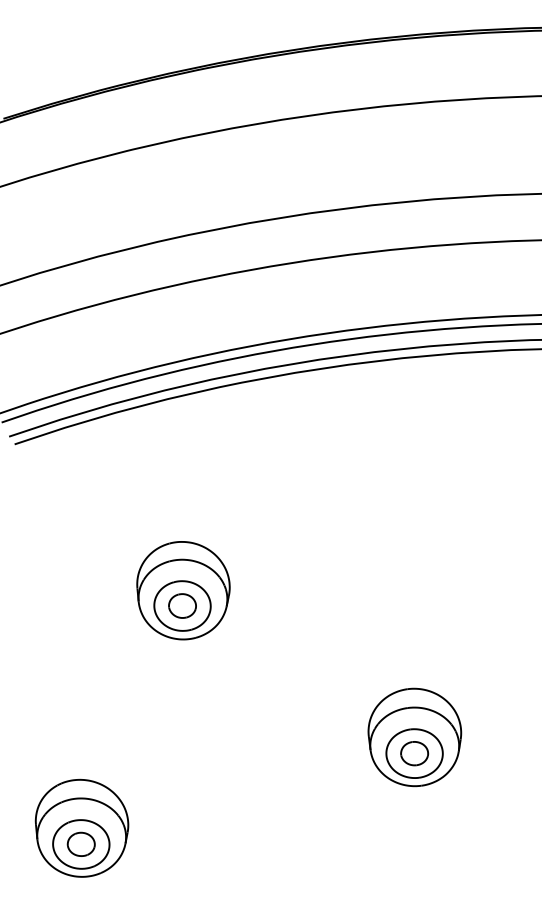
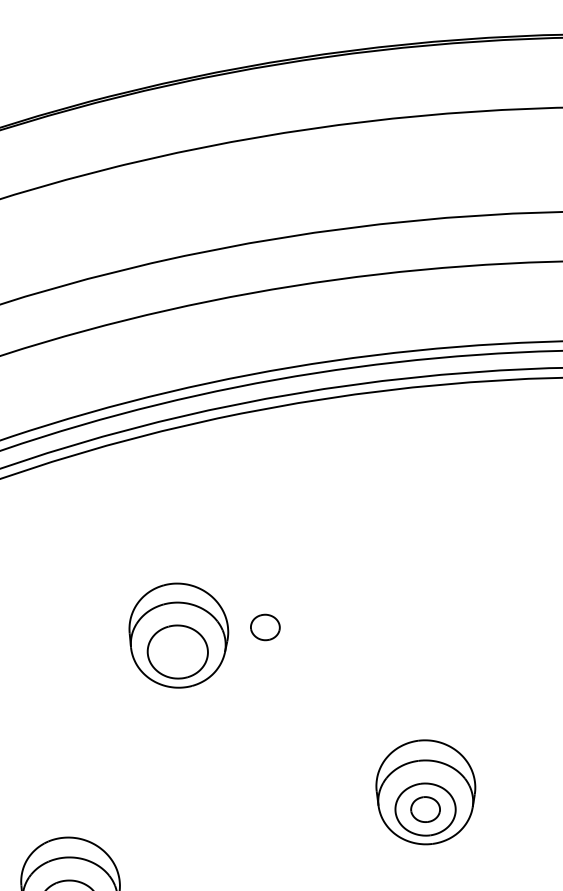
part: (182, 605) -> (265, 626), moved

